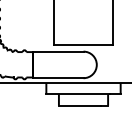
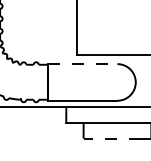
line: (58, 51) -> (83, 63), solid -> dashed
line: (79, 105) -> (111, 138), solid -> dashed

